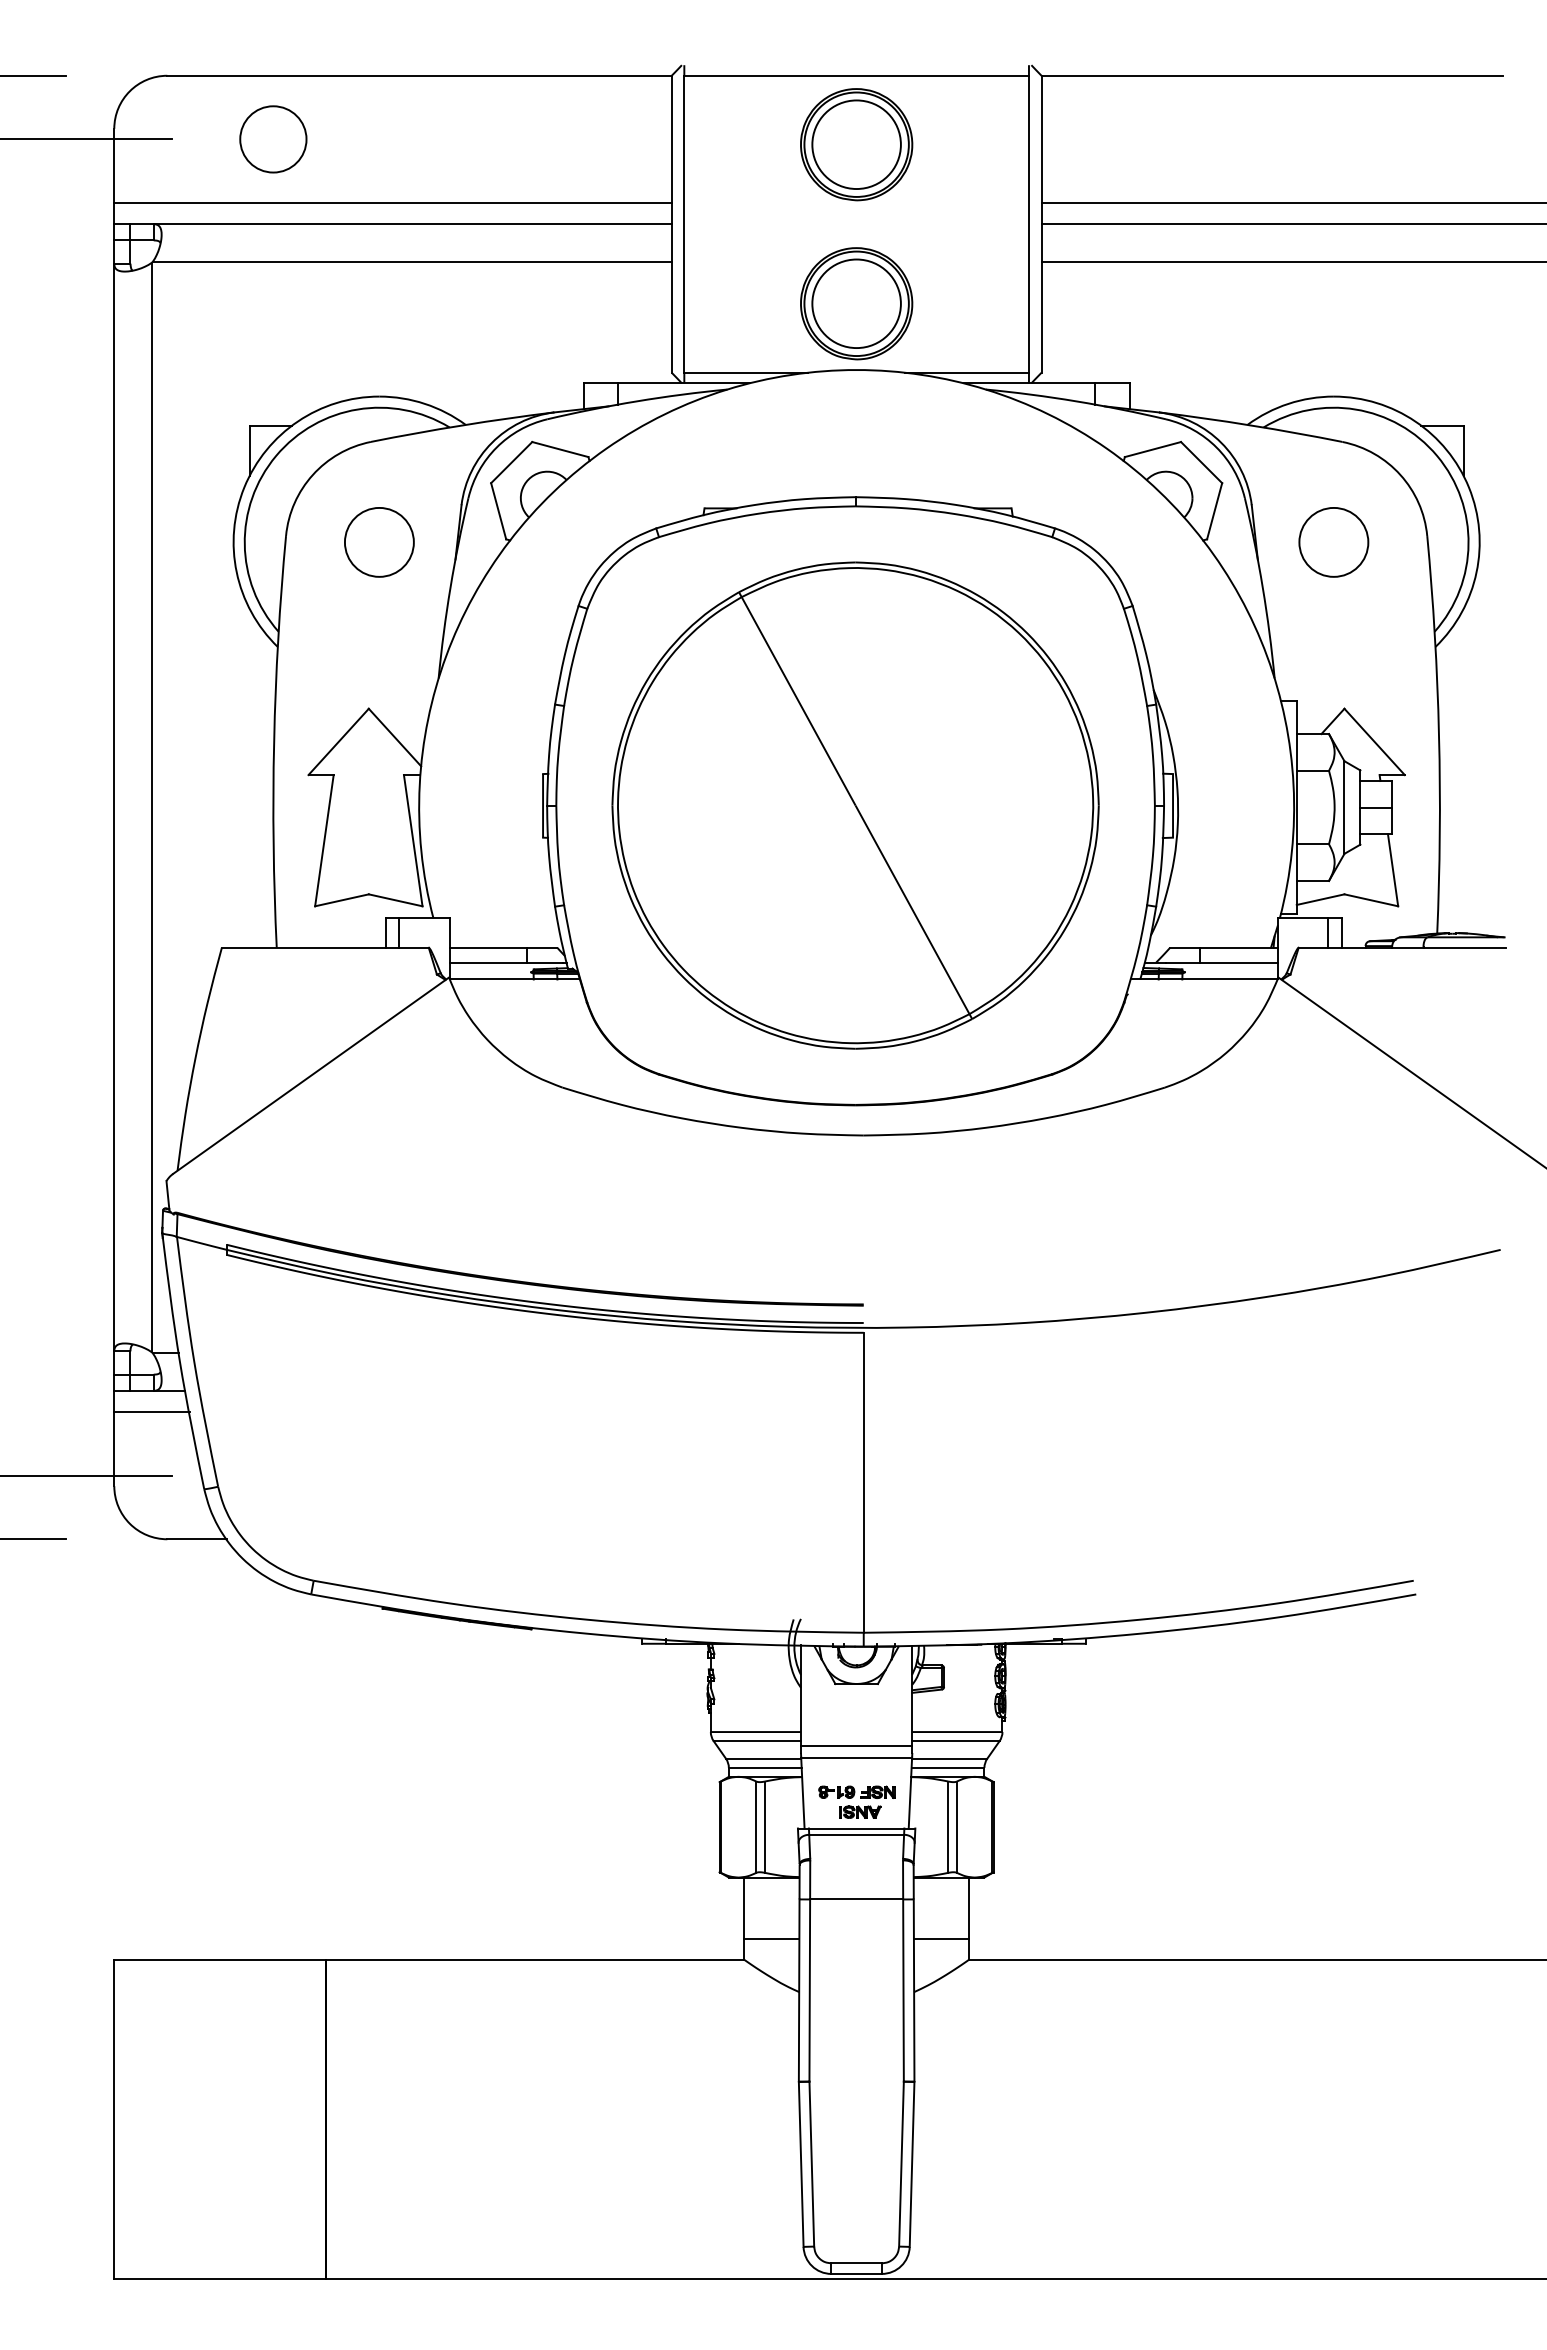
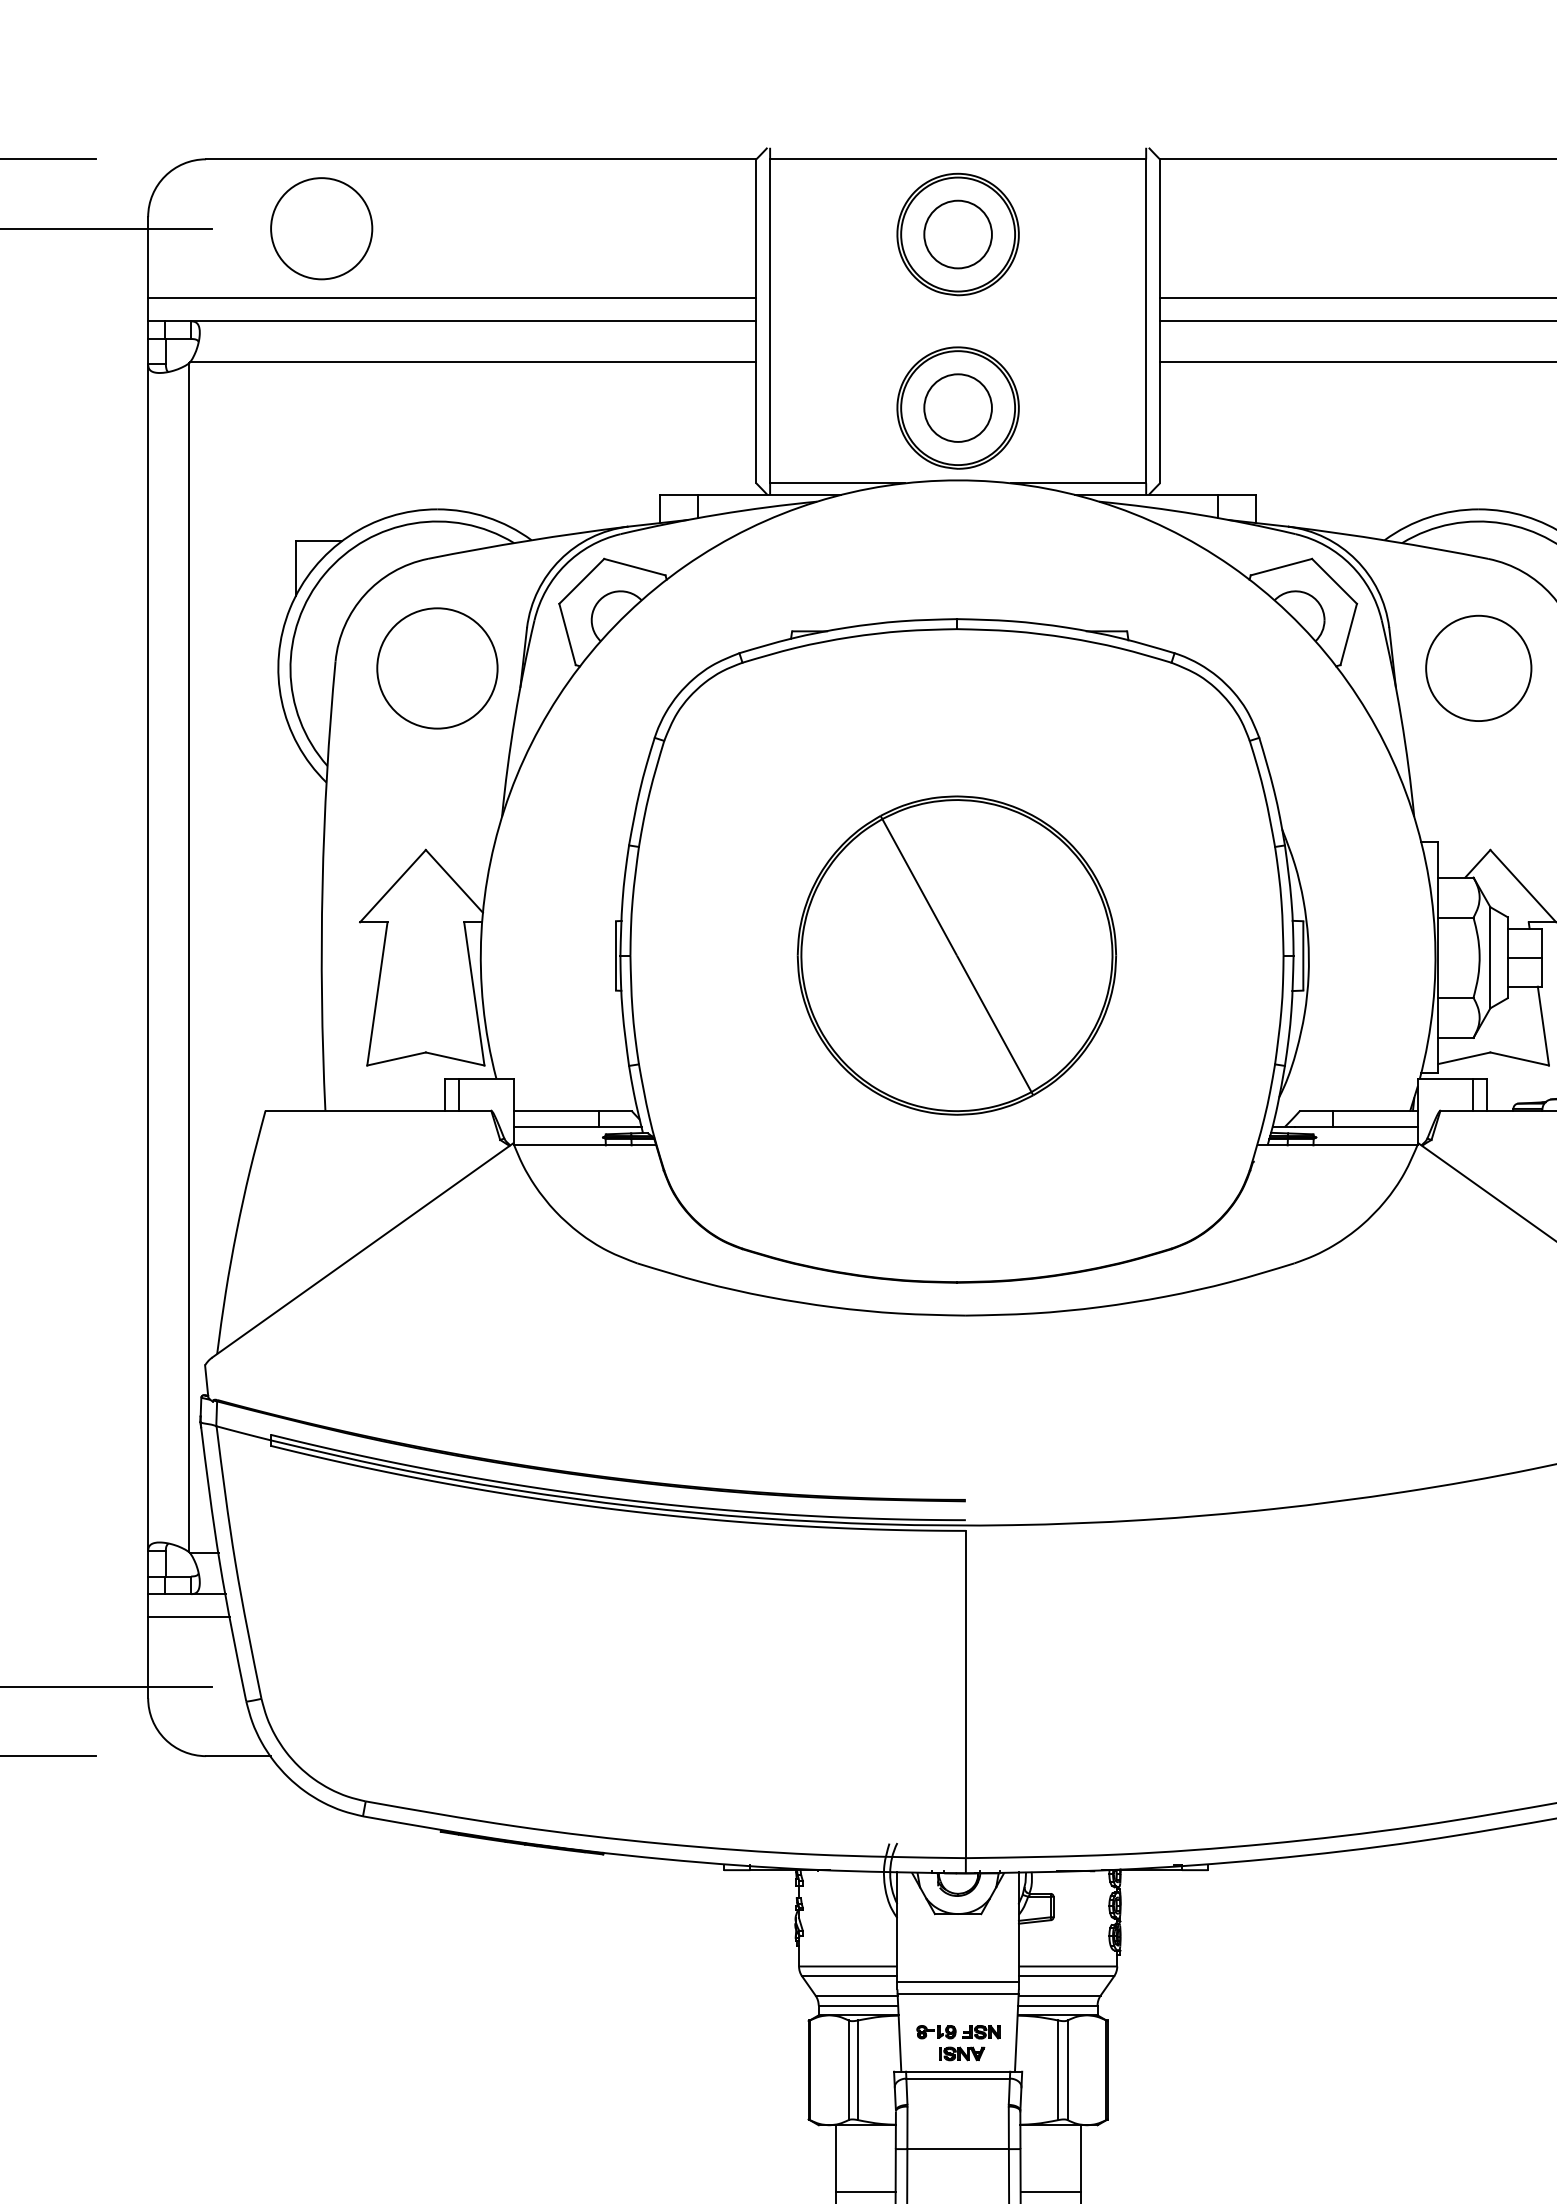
circle: (273, 139) -> (321, 228), size x1.4
circle: (856, 144) -> (957, 234), size x0.7
circle: (856, 303) -> (957, 407), size x0.7
circle: (378, 541) -> (436, 667), size x1.6
circle: (1333, 542) -> (1478, 668), size x1.4
part: (855, 805) -> (956, 955), size x0.6

